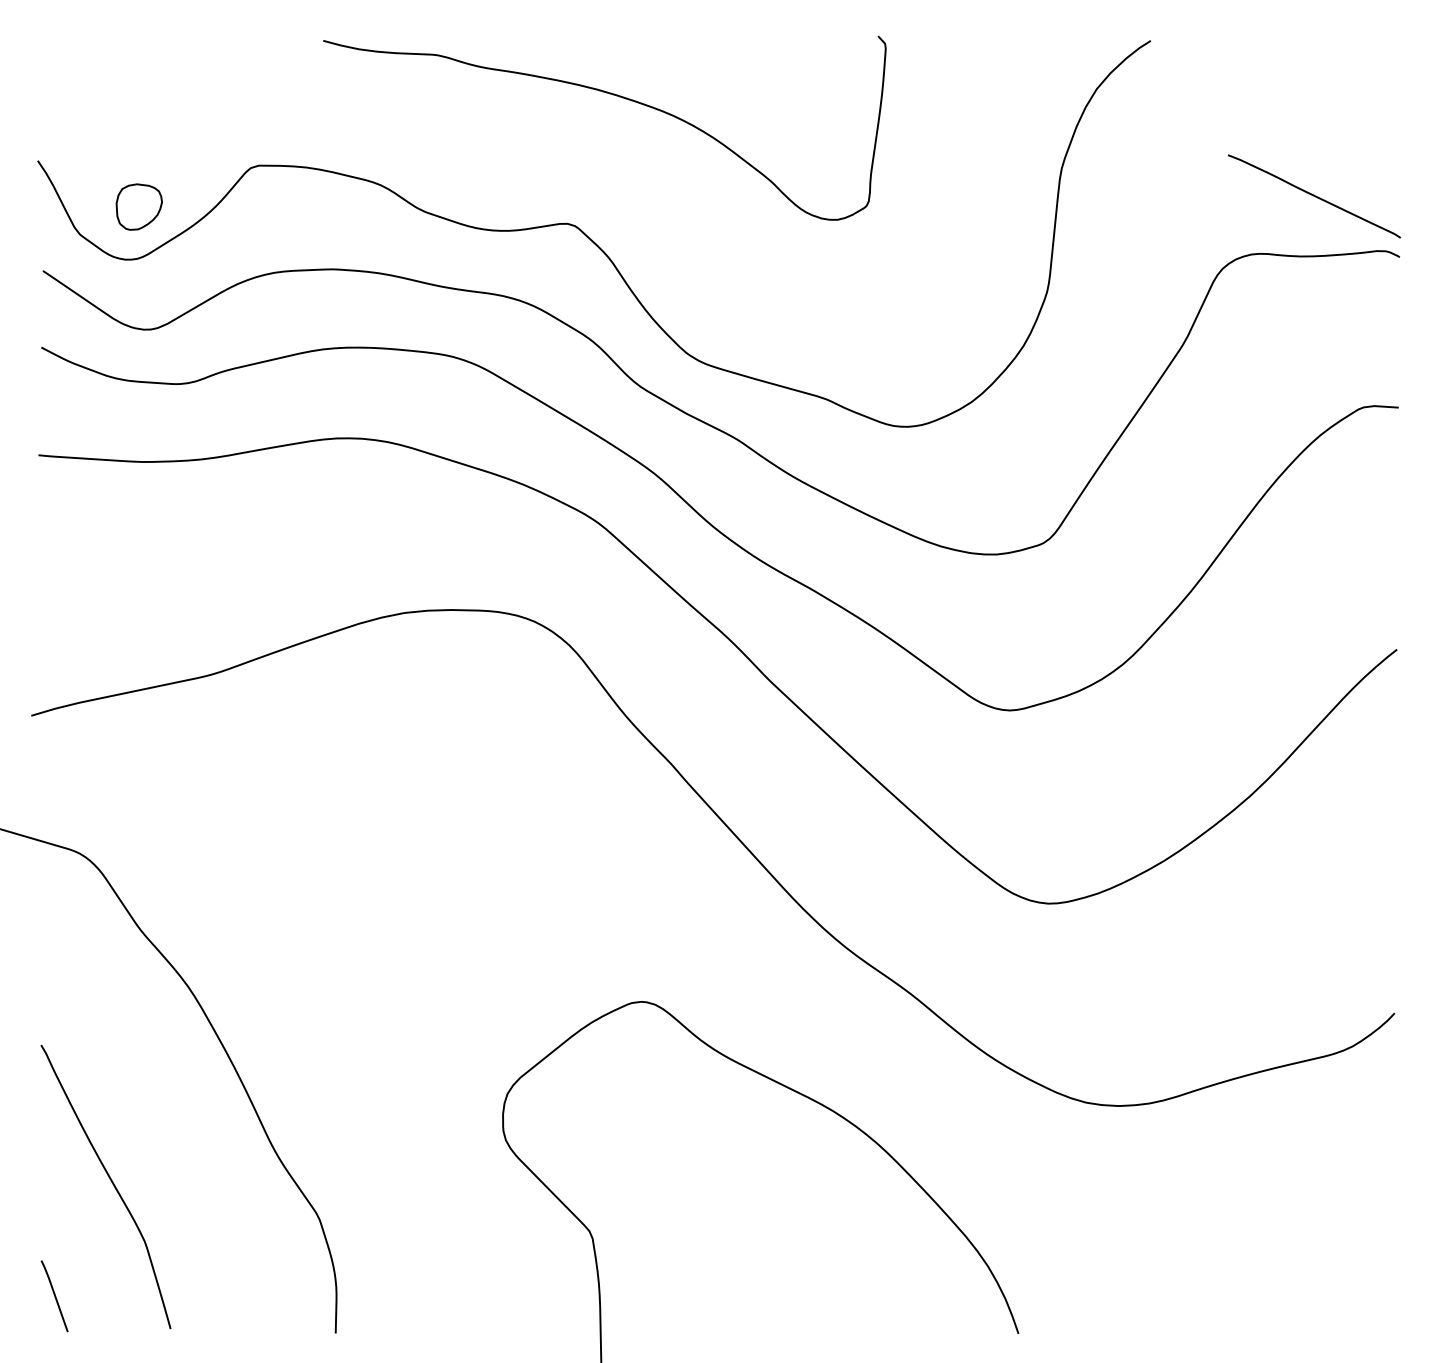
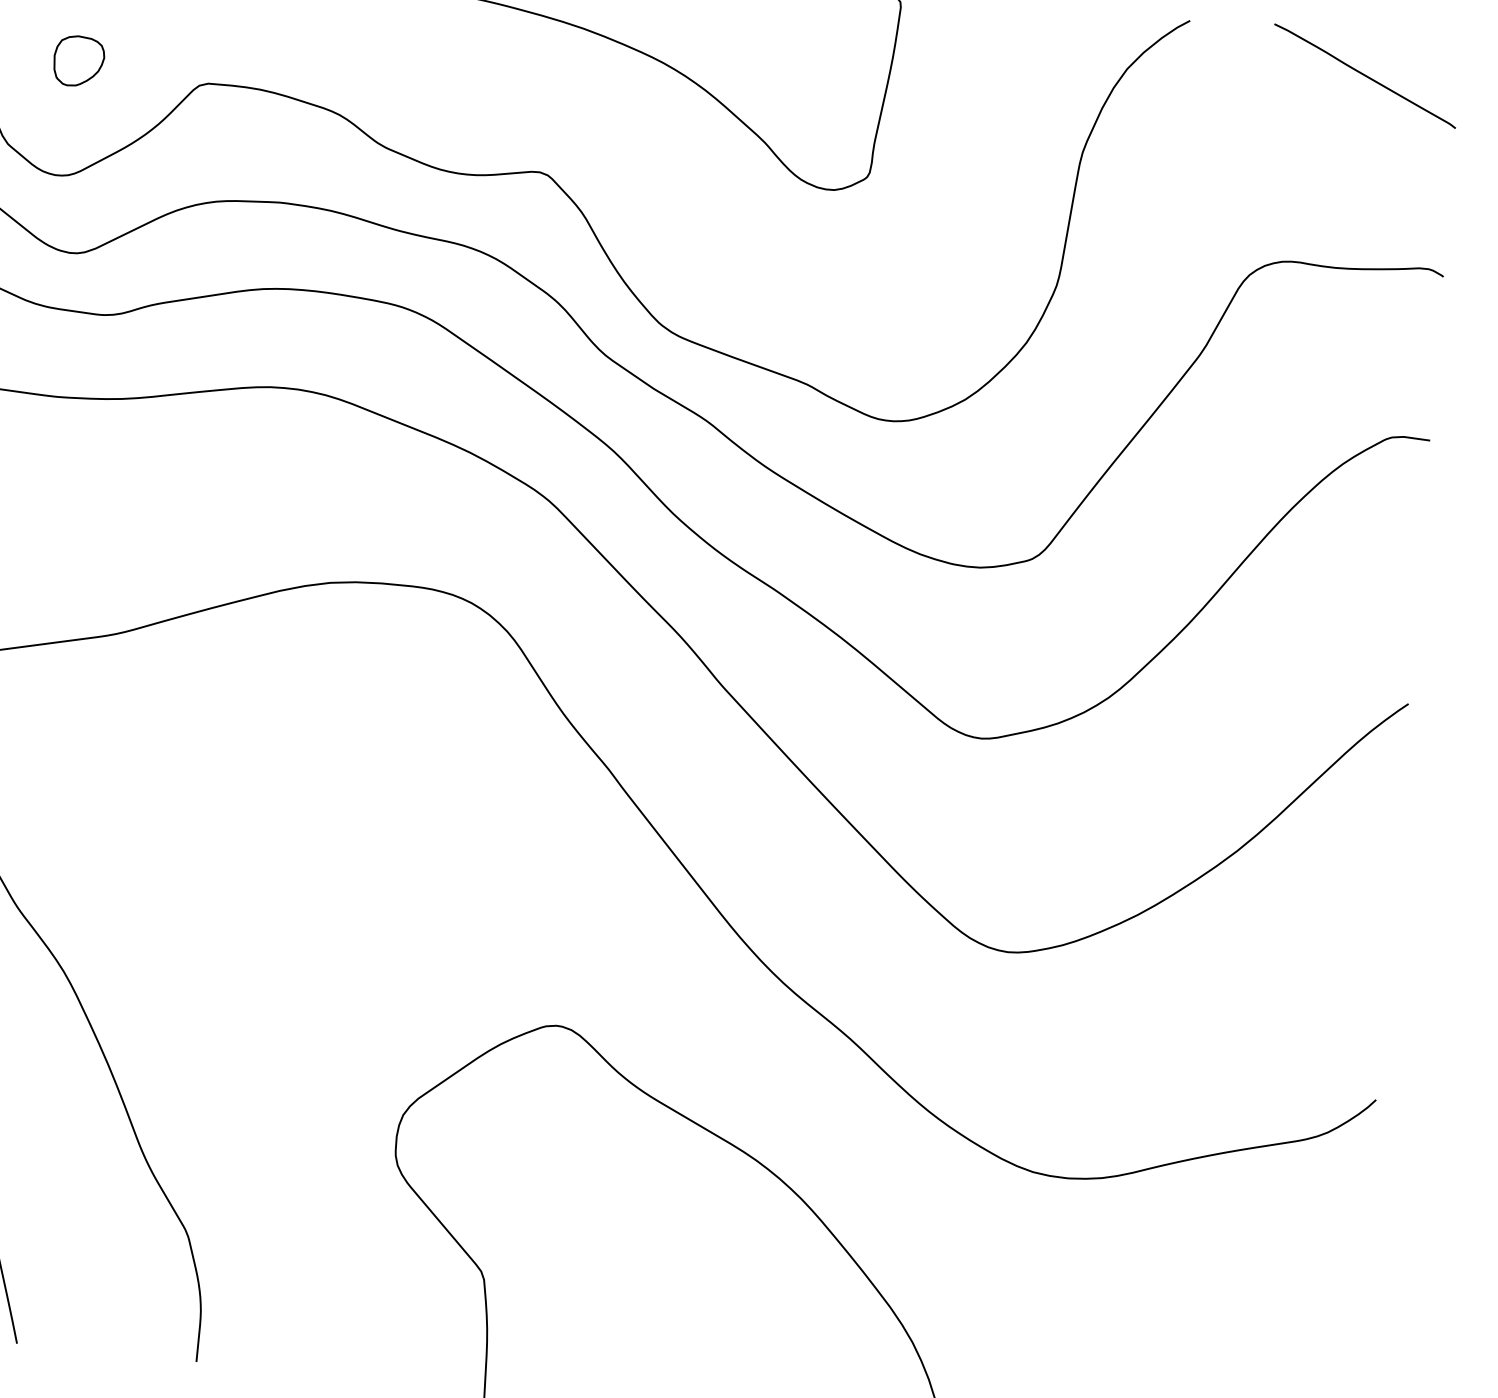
curve: (1313, 196) -> (1364, 76), moved
part: (138, 206) -> (78, 60), moved

